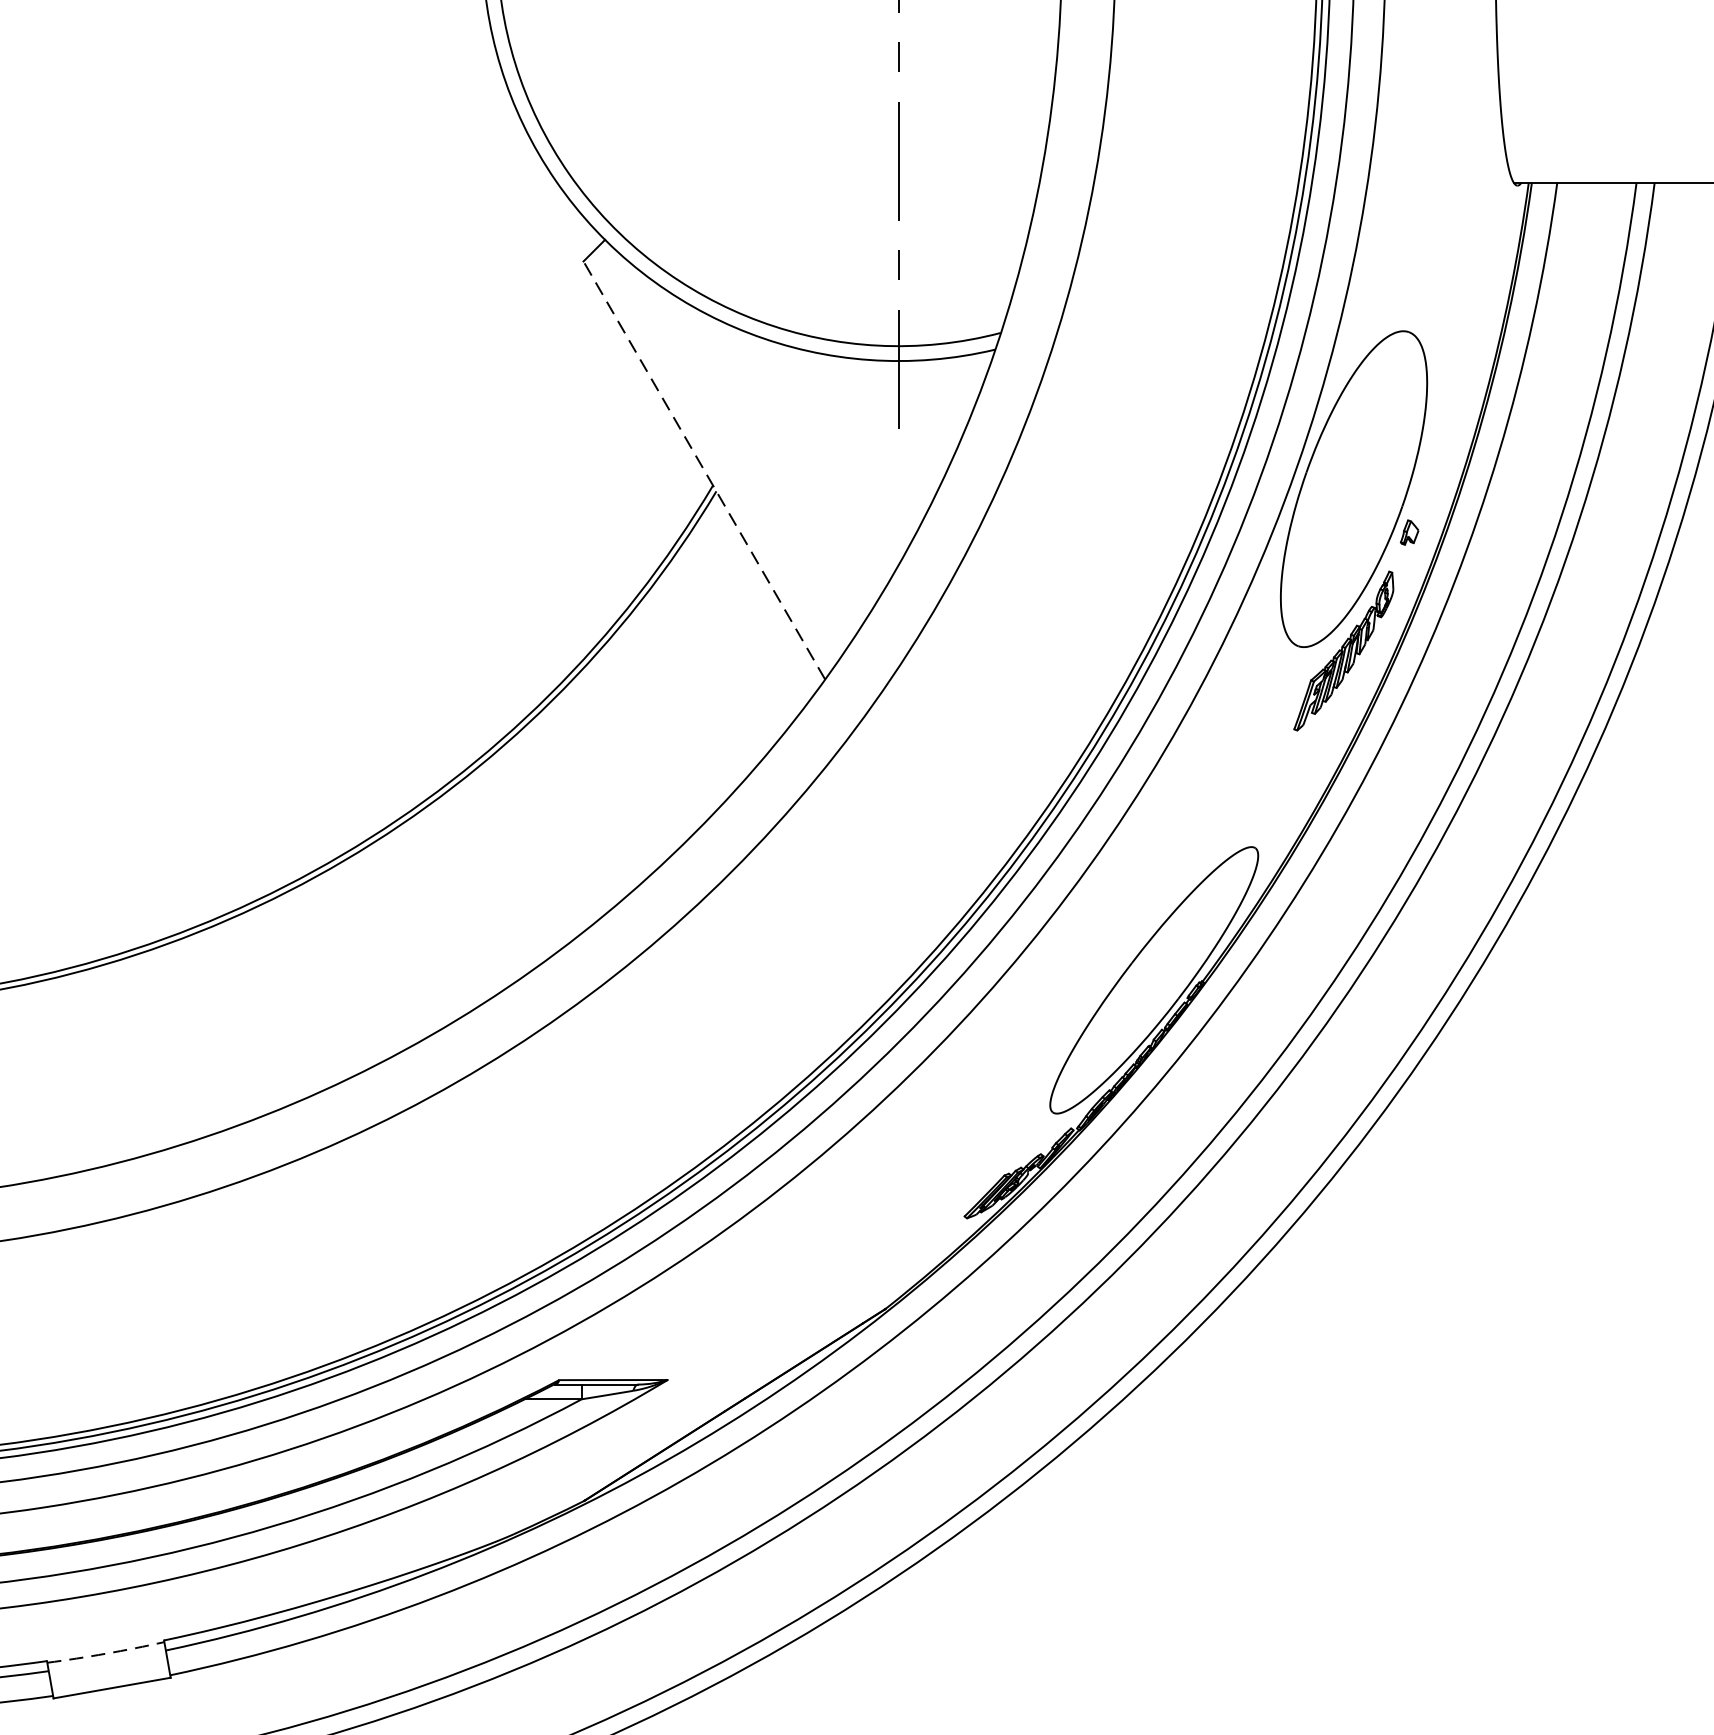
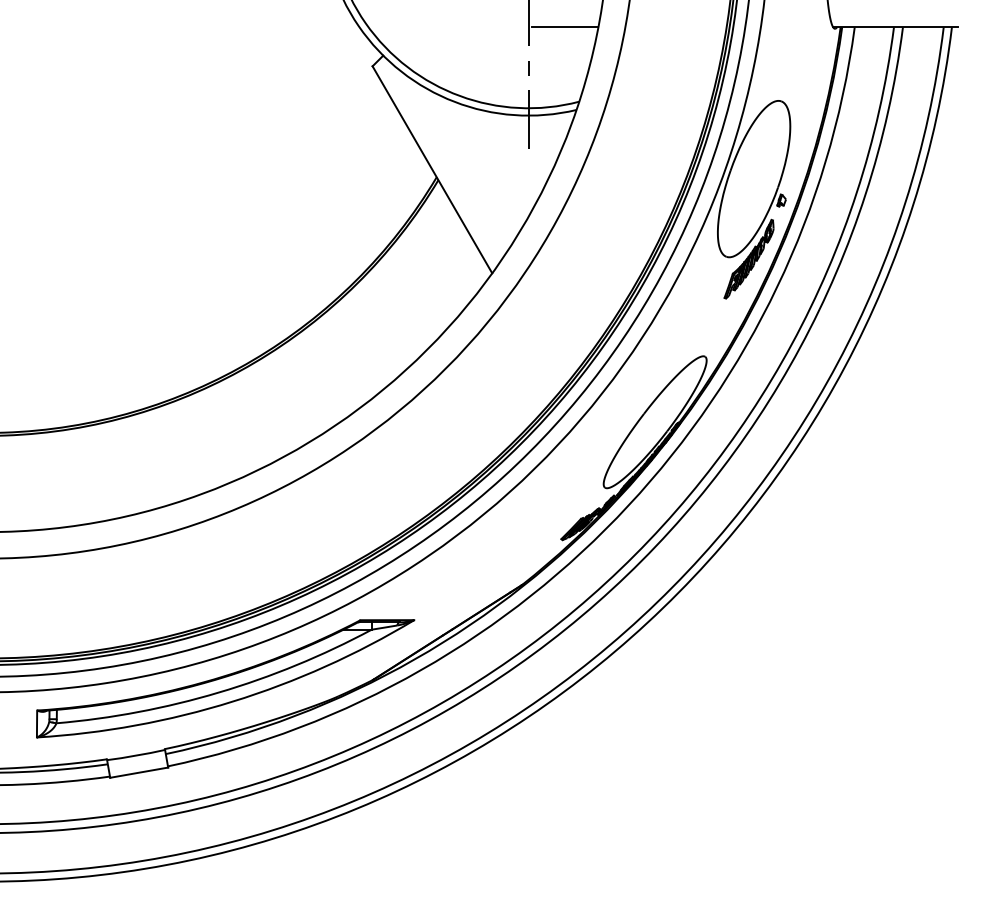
line: (971, 183) -> (564, 27), added
line: (704, 469) -> (432, 169), dashed -> solid
arc: (106, 1653) -> (136, 755), dashed -> solid

